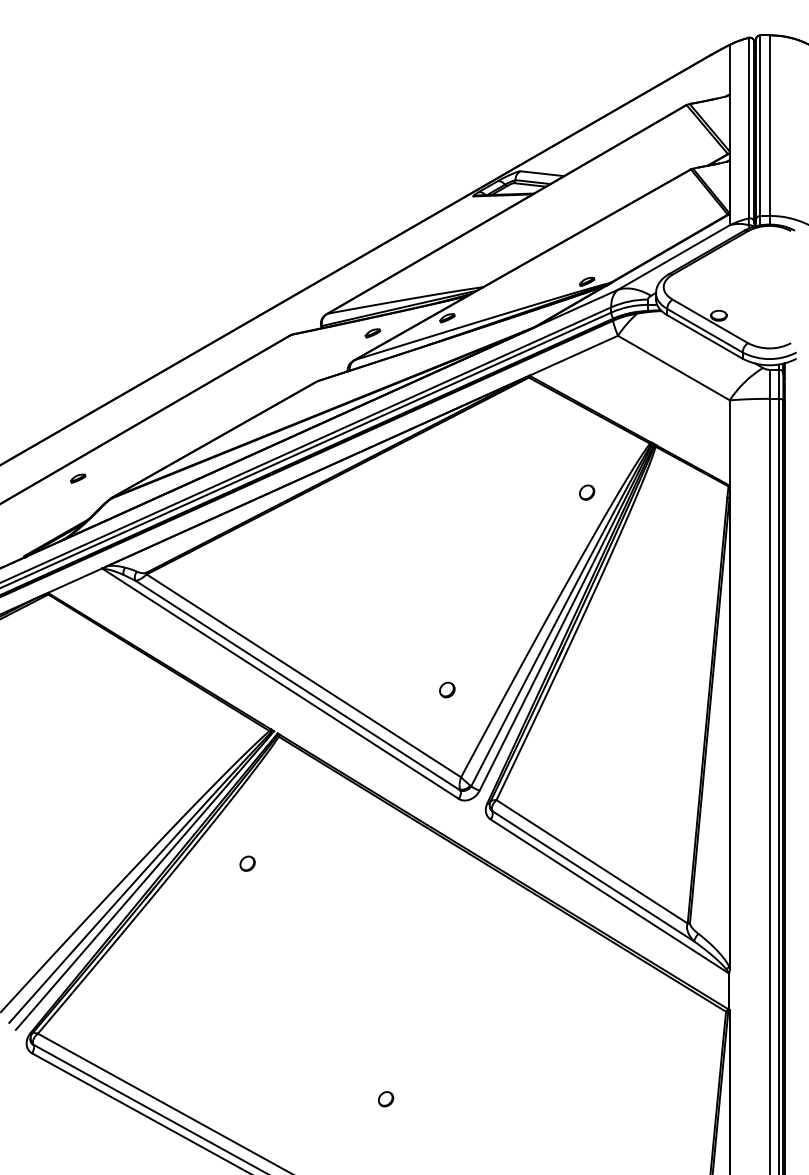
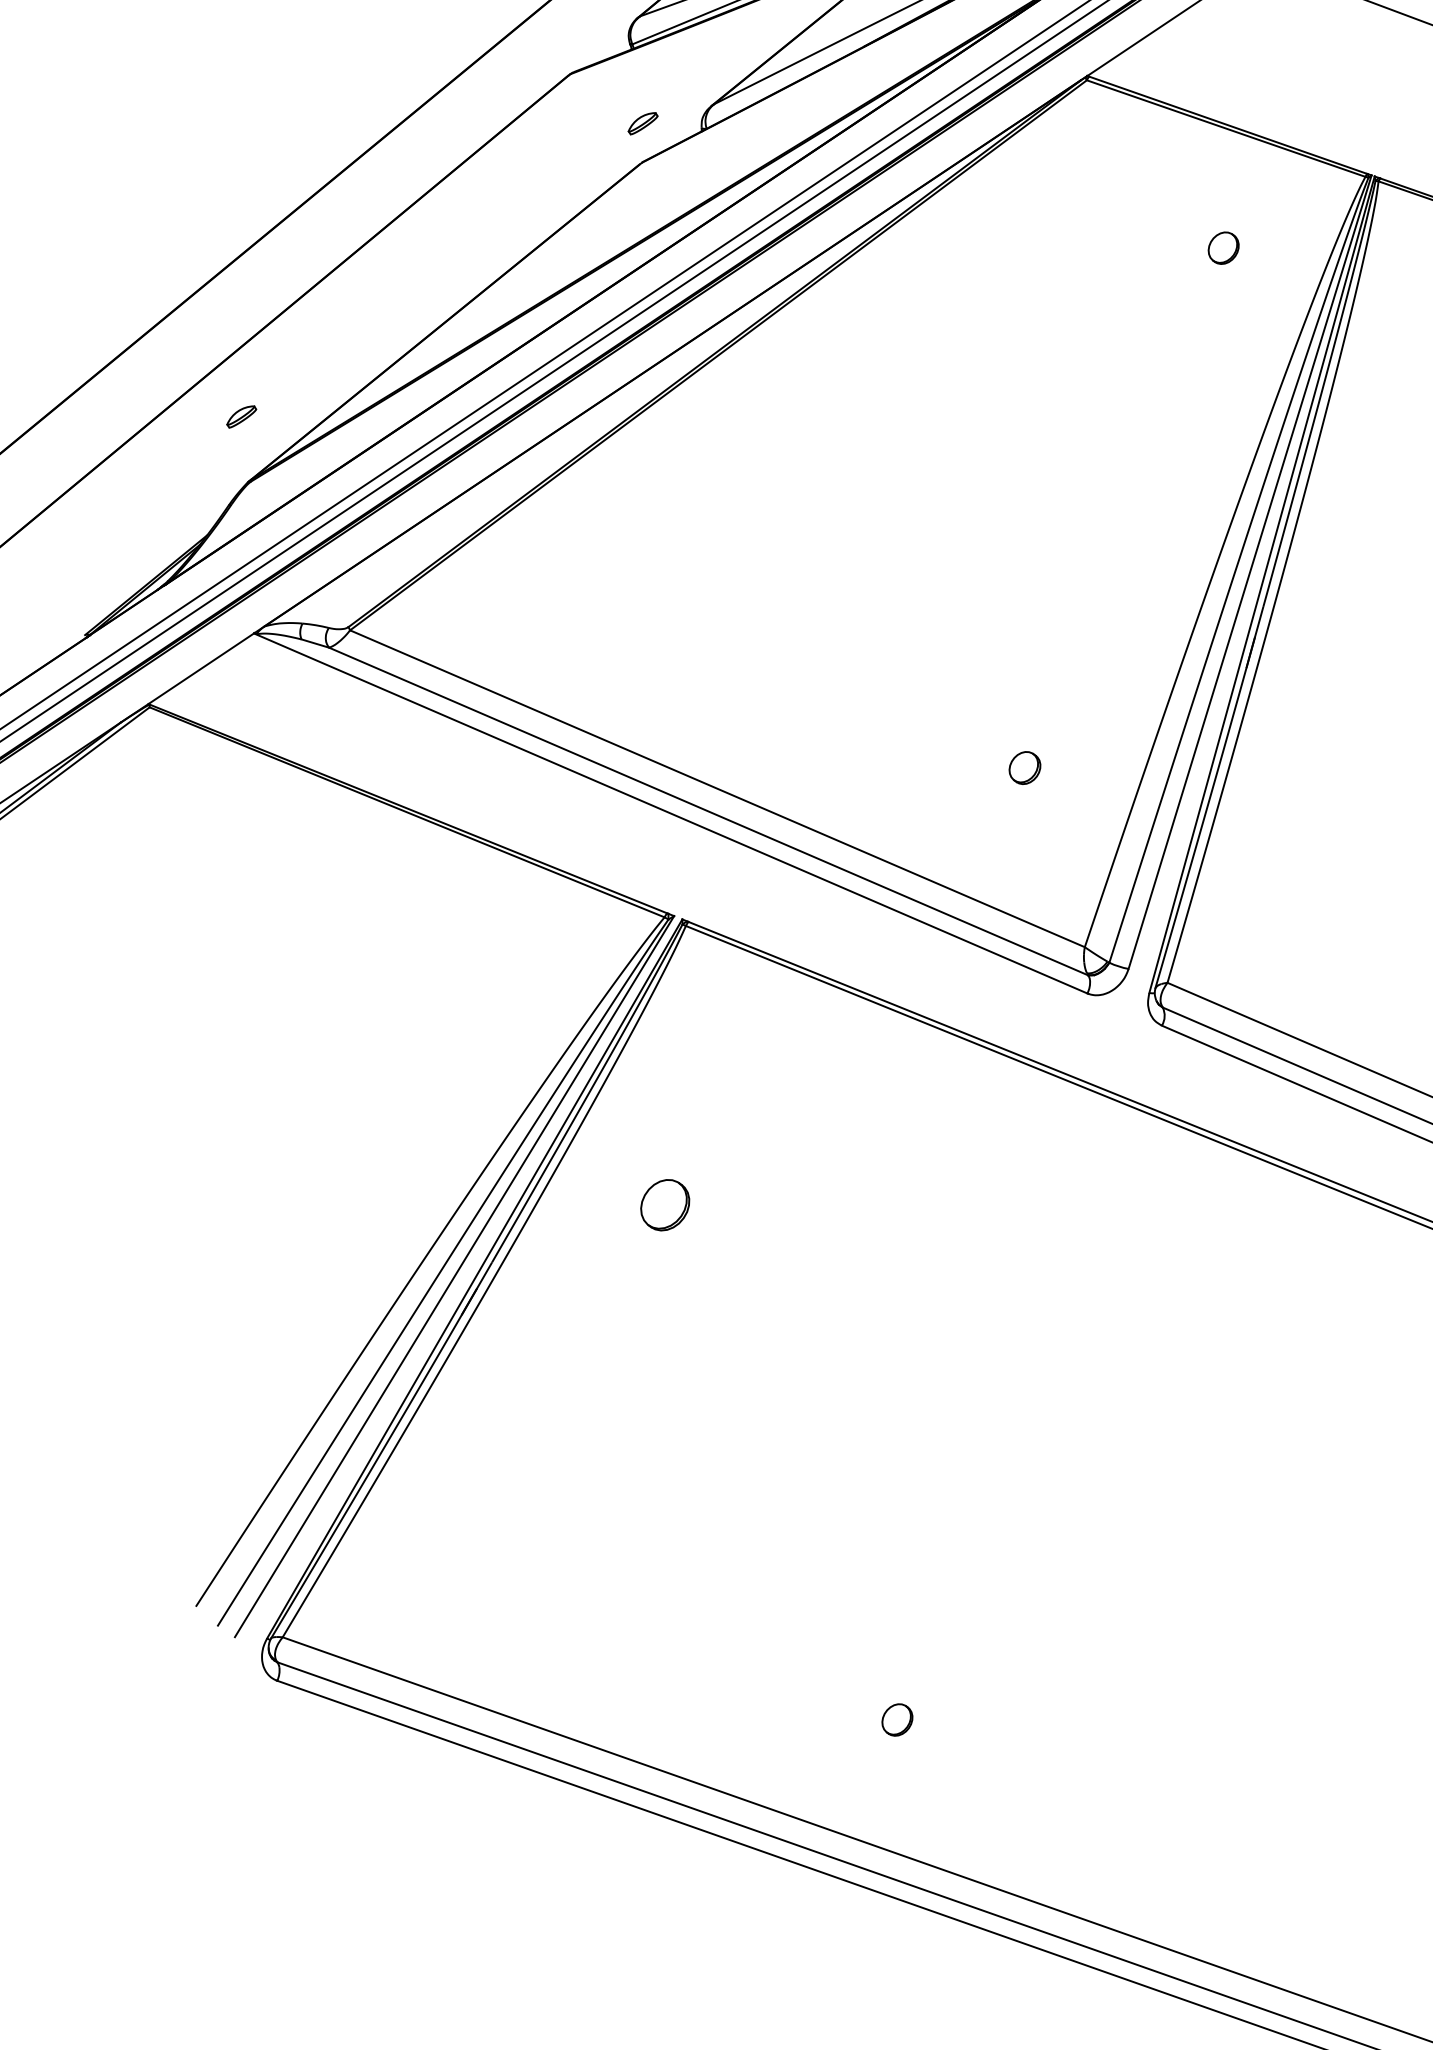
part: (372, 333) -> (642, 124), moved
part: (78, 478) -> (242, 416), moved
part: (587, 492) -> (1224, 247), moved
part: (247, 863) -> (664, 1204), size x1.6
part: (385, 1099) -> (896, 1720), moved

